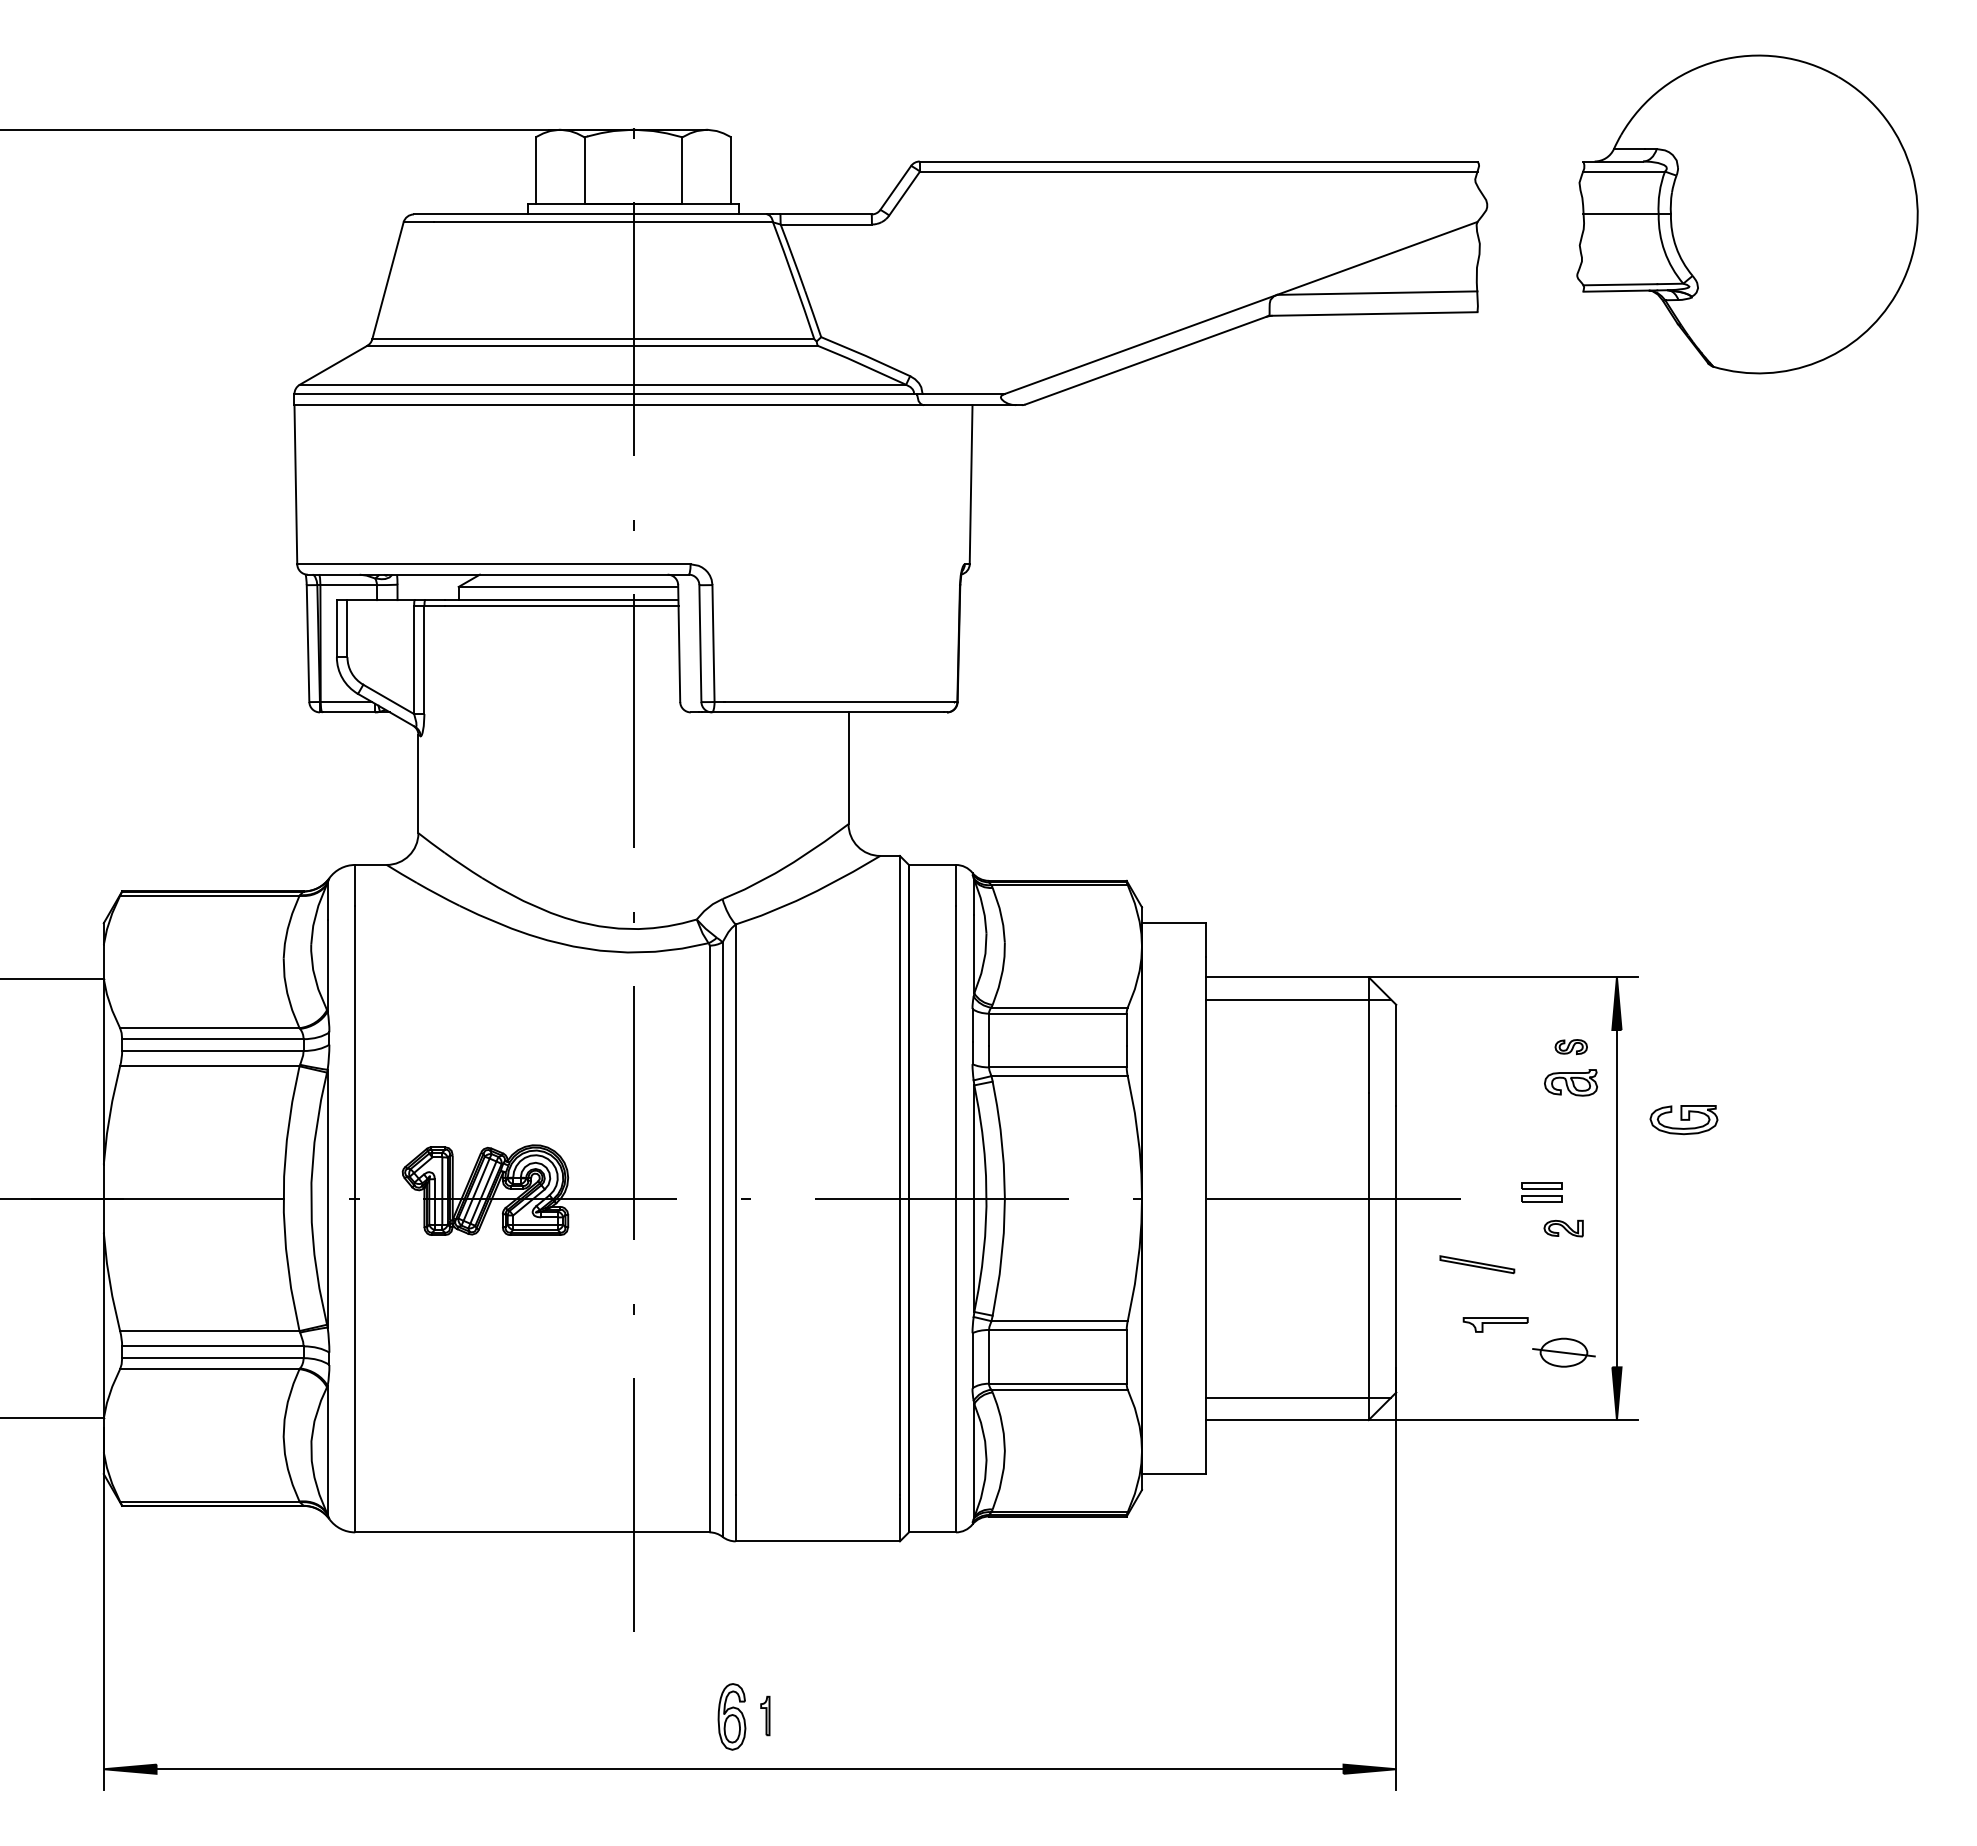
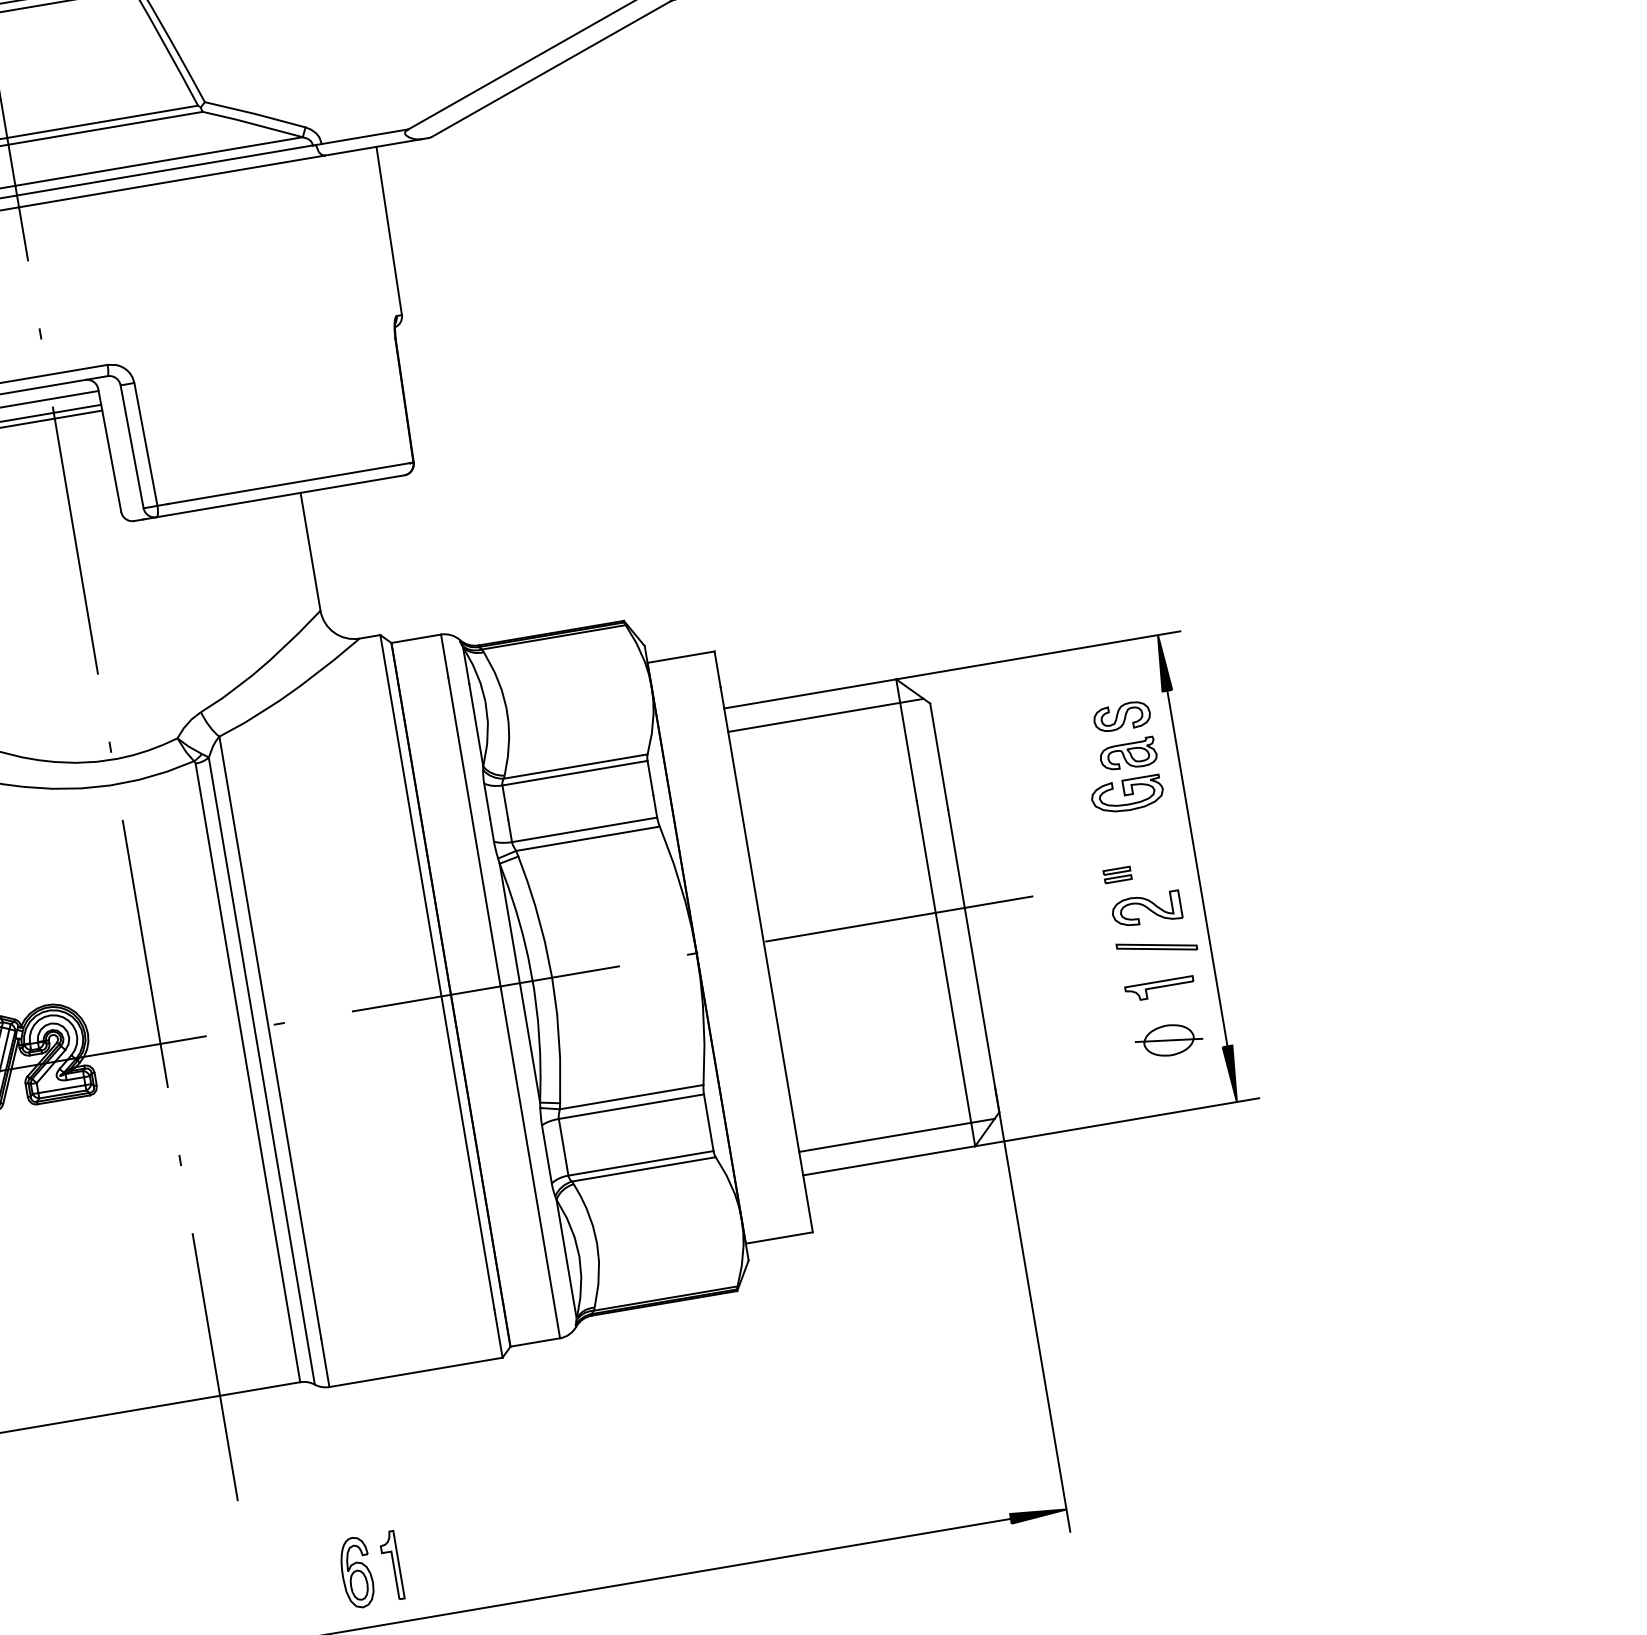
part: (1571, 1046) -> (1122, 716), size x1.67
part: (1683, 1120) -> (1127, 795), moved
part: (1542, 1191) -> (1117, 874), size x0.62
part: (1563, 1228) -> (1146, 909), size x1.67
part: (1477, 1264) -> (1157, 946), moved
part: (1495, 1324) -> (1159, 988), moved
part: (765, 1715) -> (391, 1565), size x1.67

